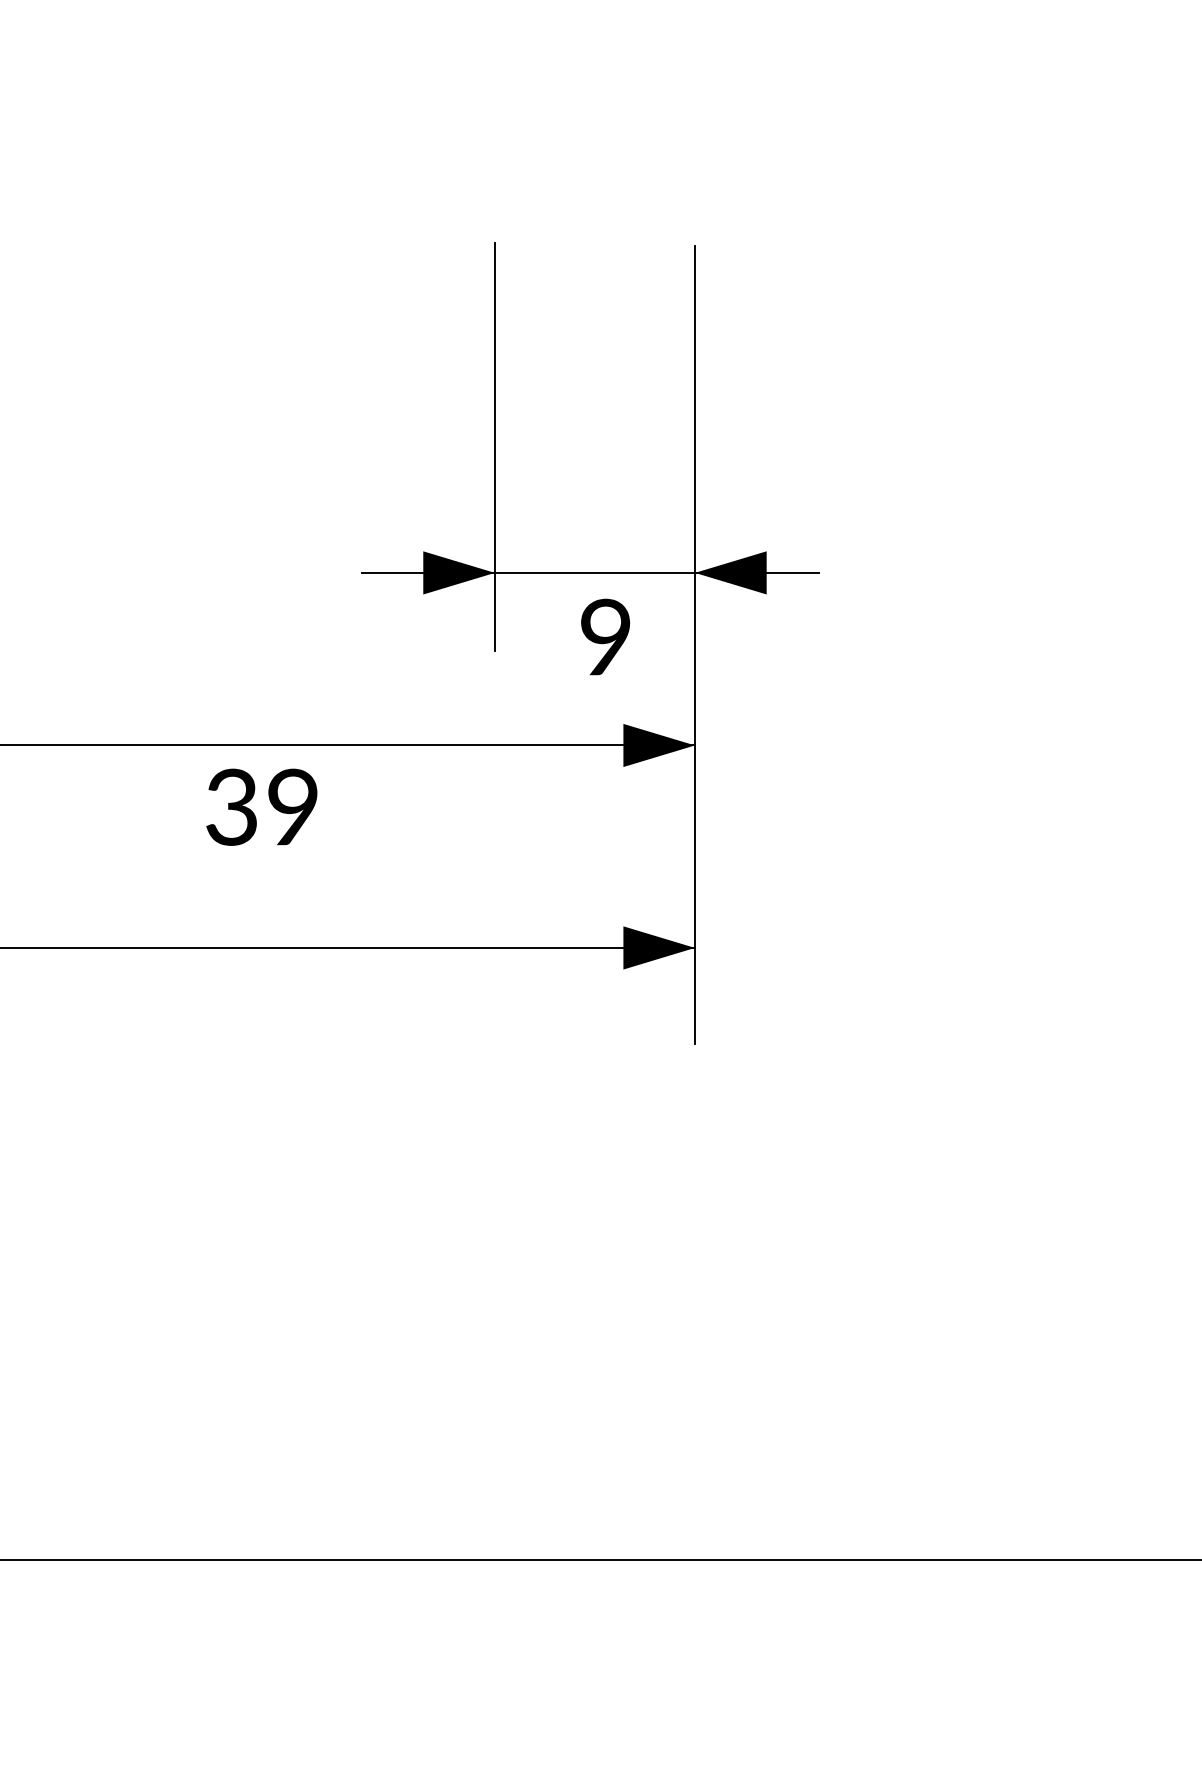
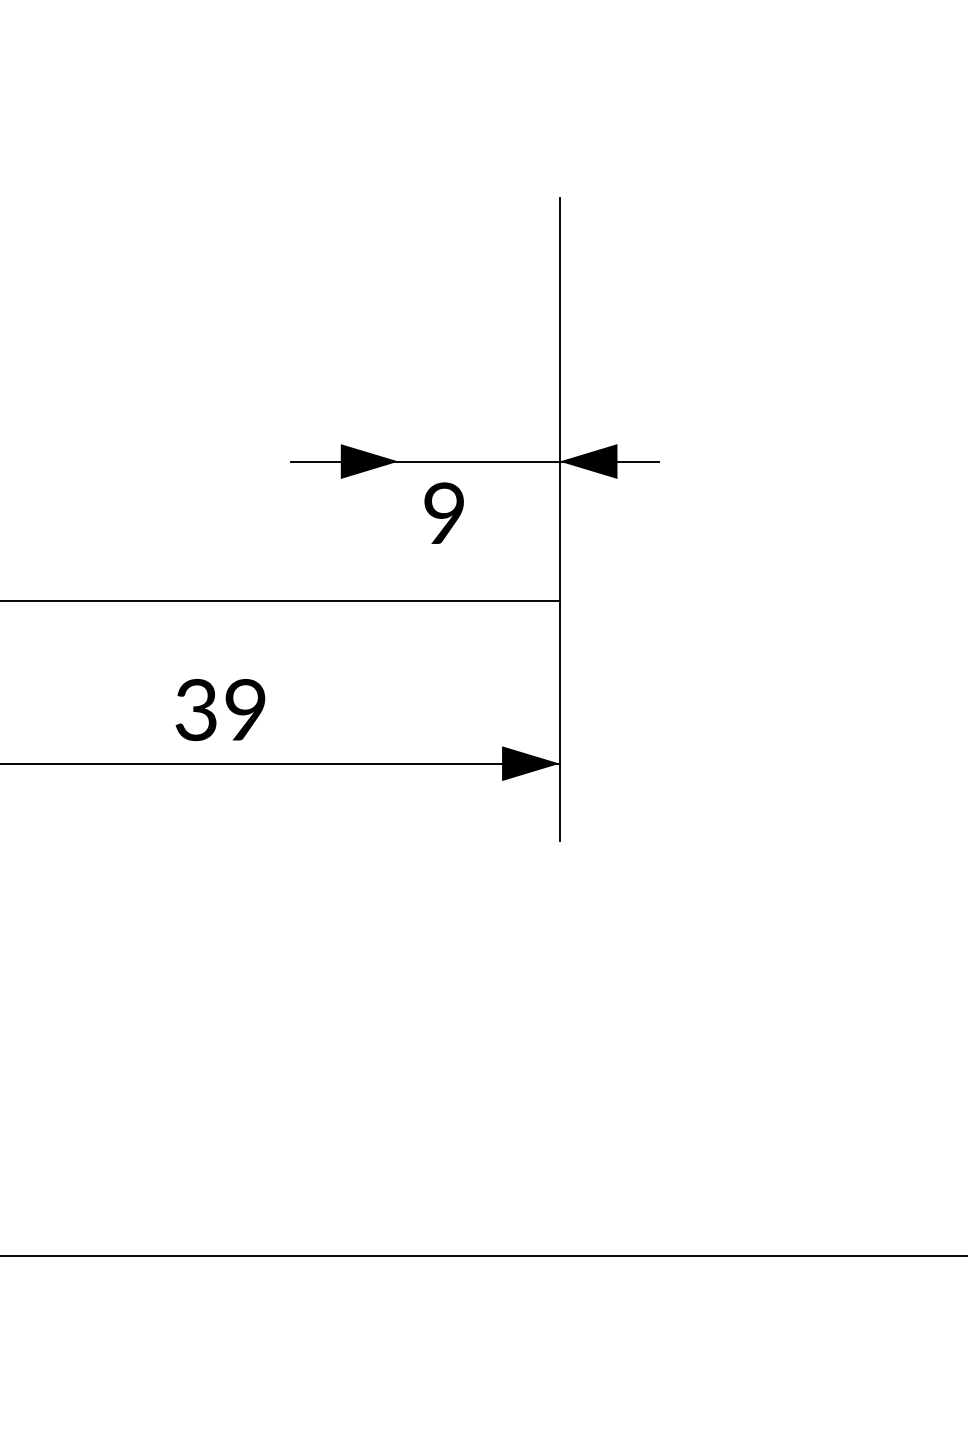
line: (494, 446) -> (398, 359), removed
text: (605, 636) -> (444, 512), moved
fill: (659, 745) -> (531, 600), removed
text: (261, 806) -> (220, 709), moved

